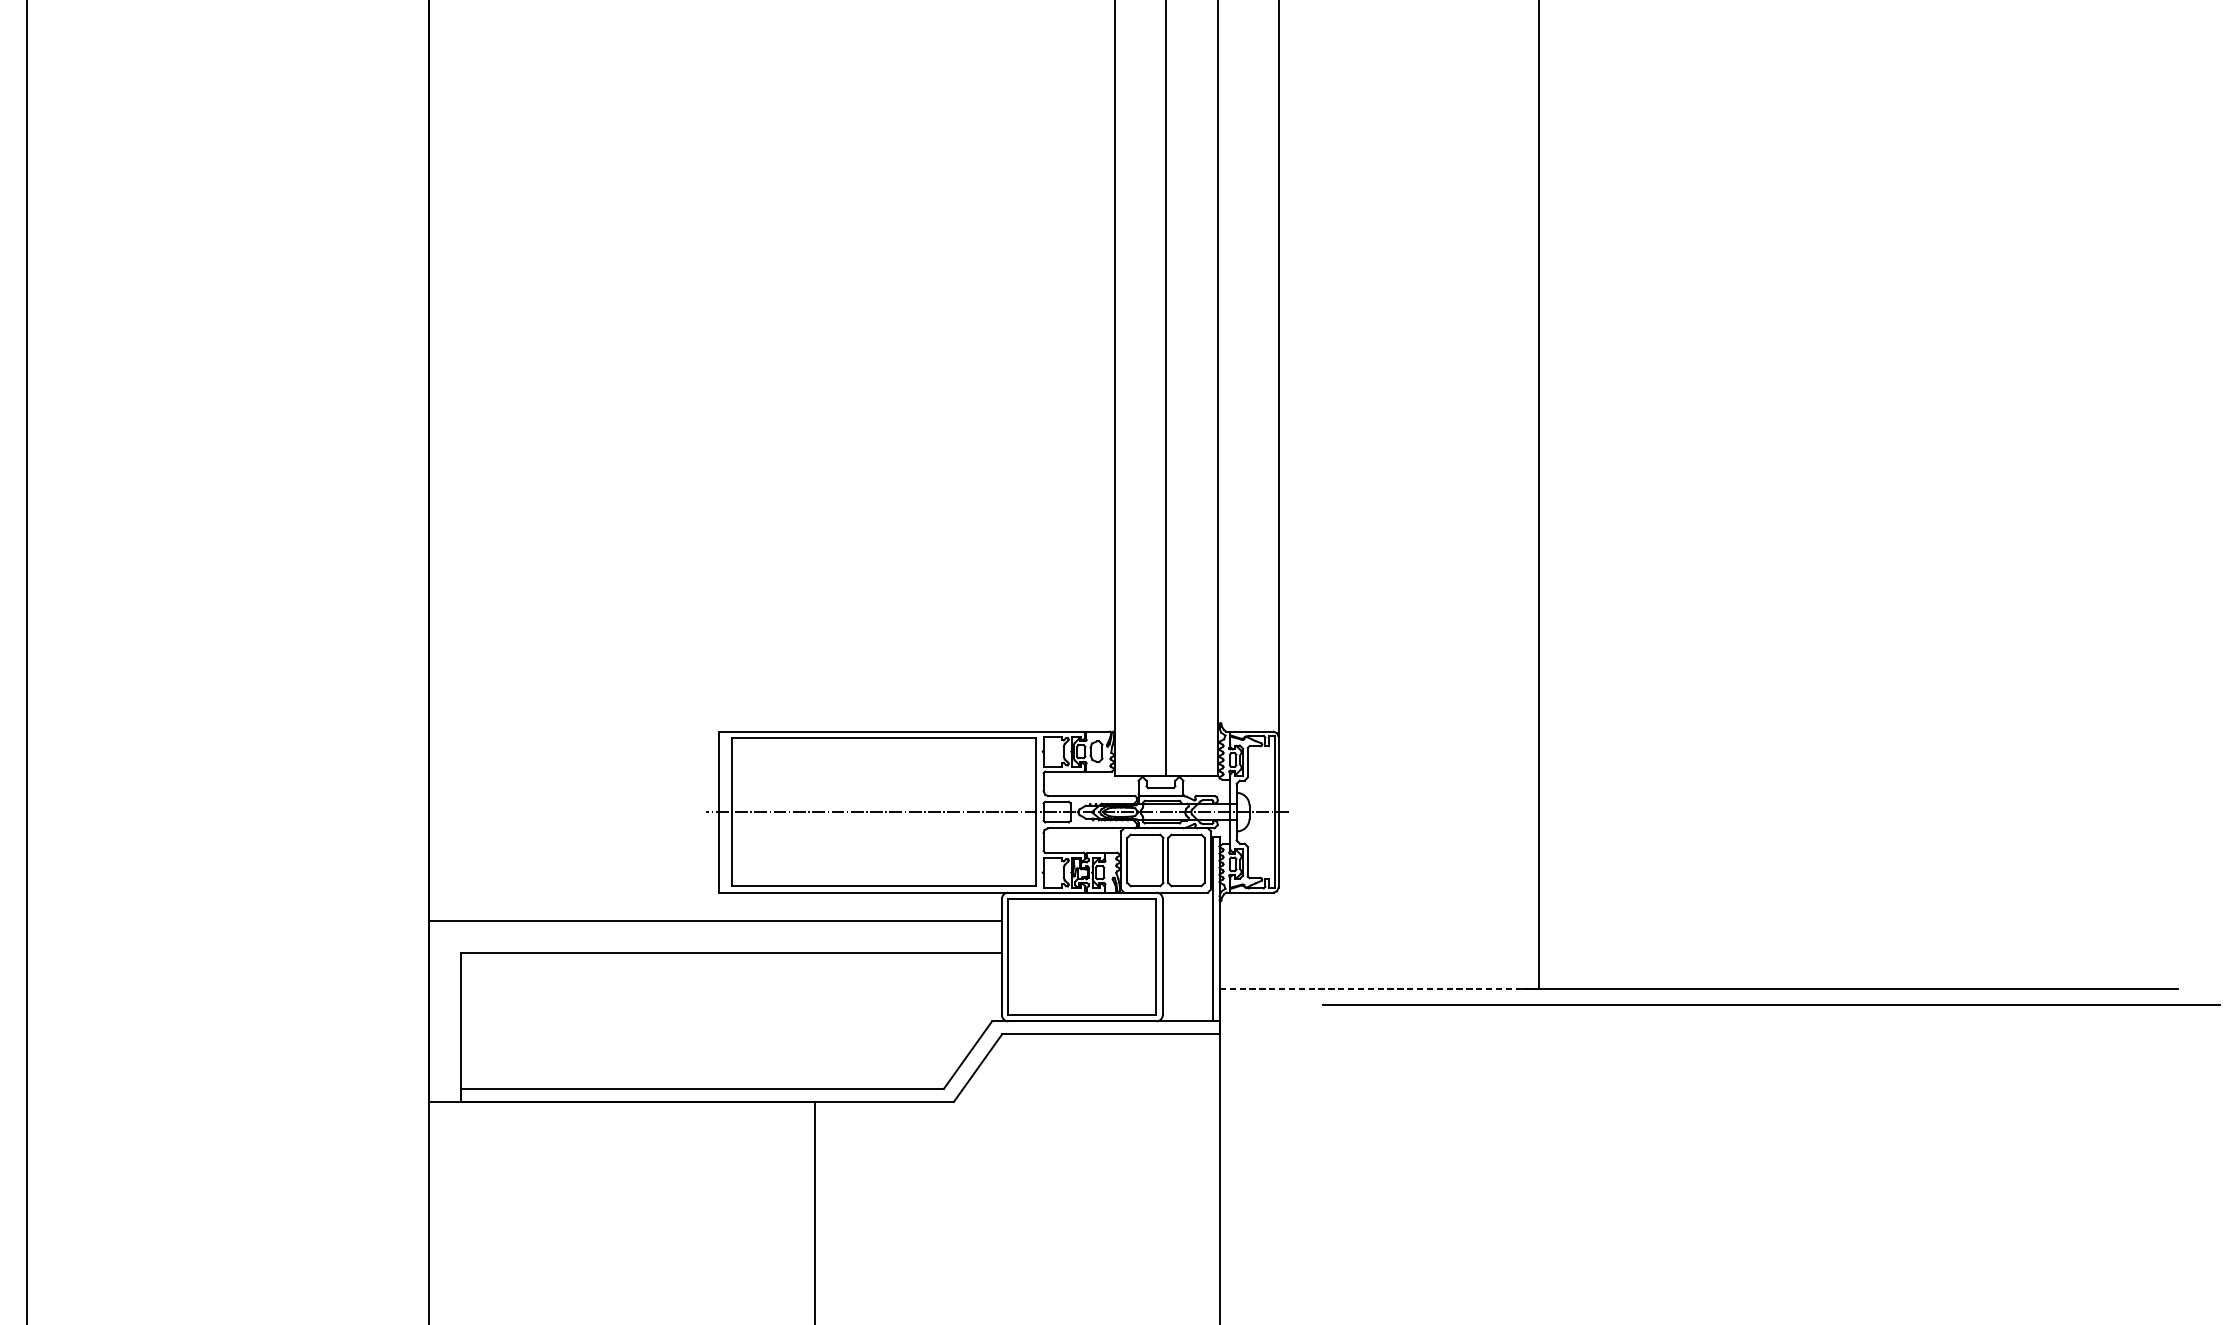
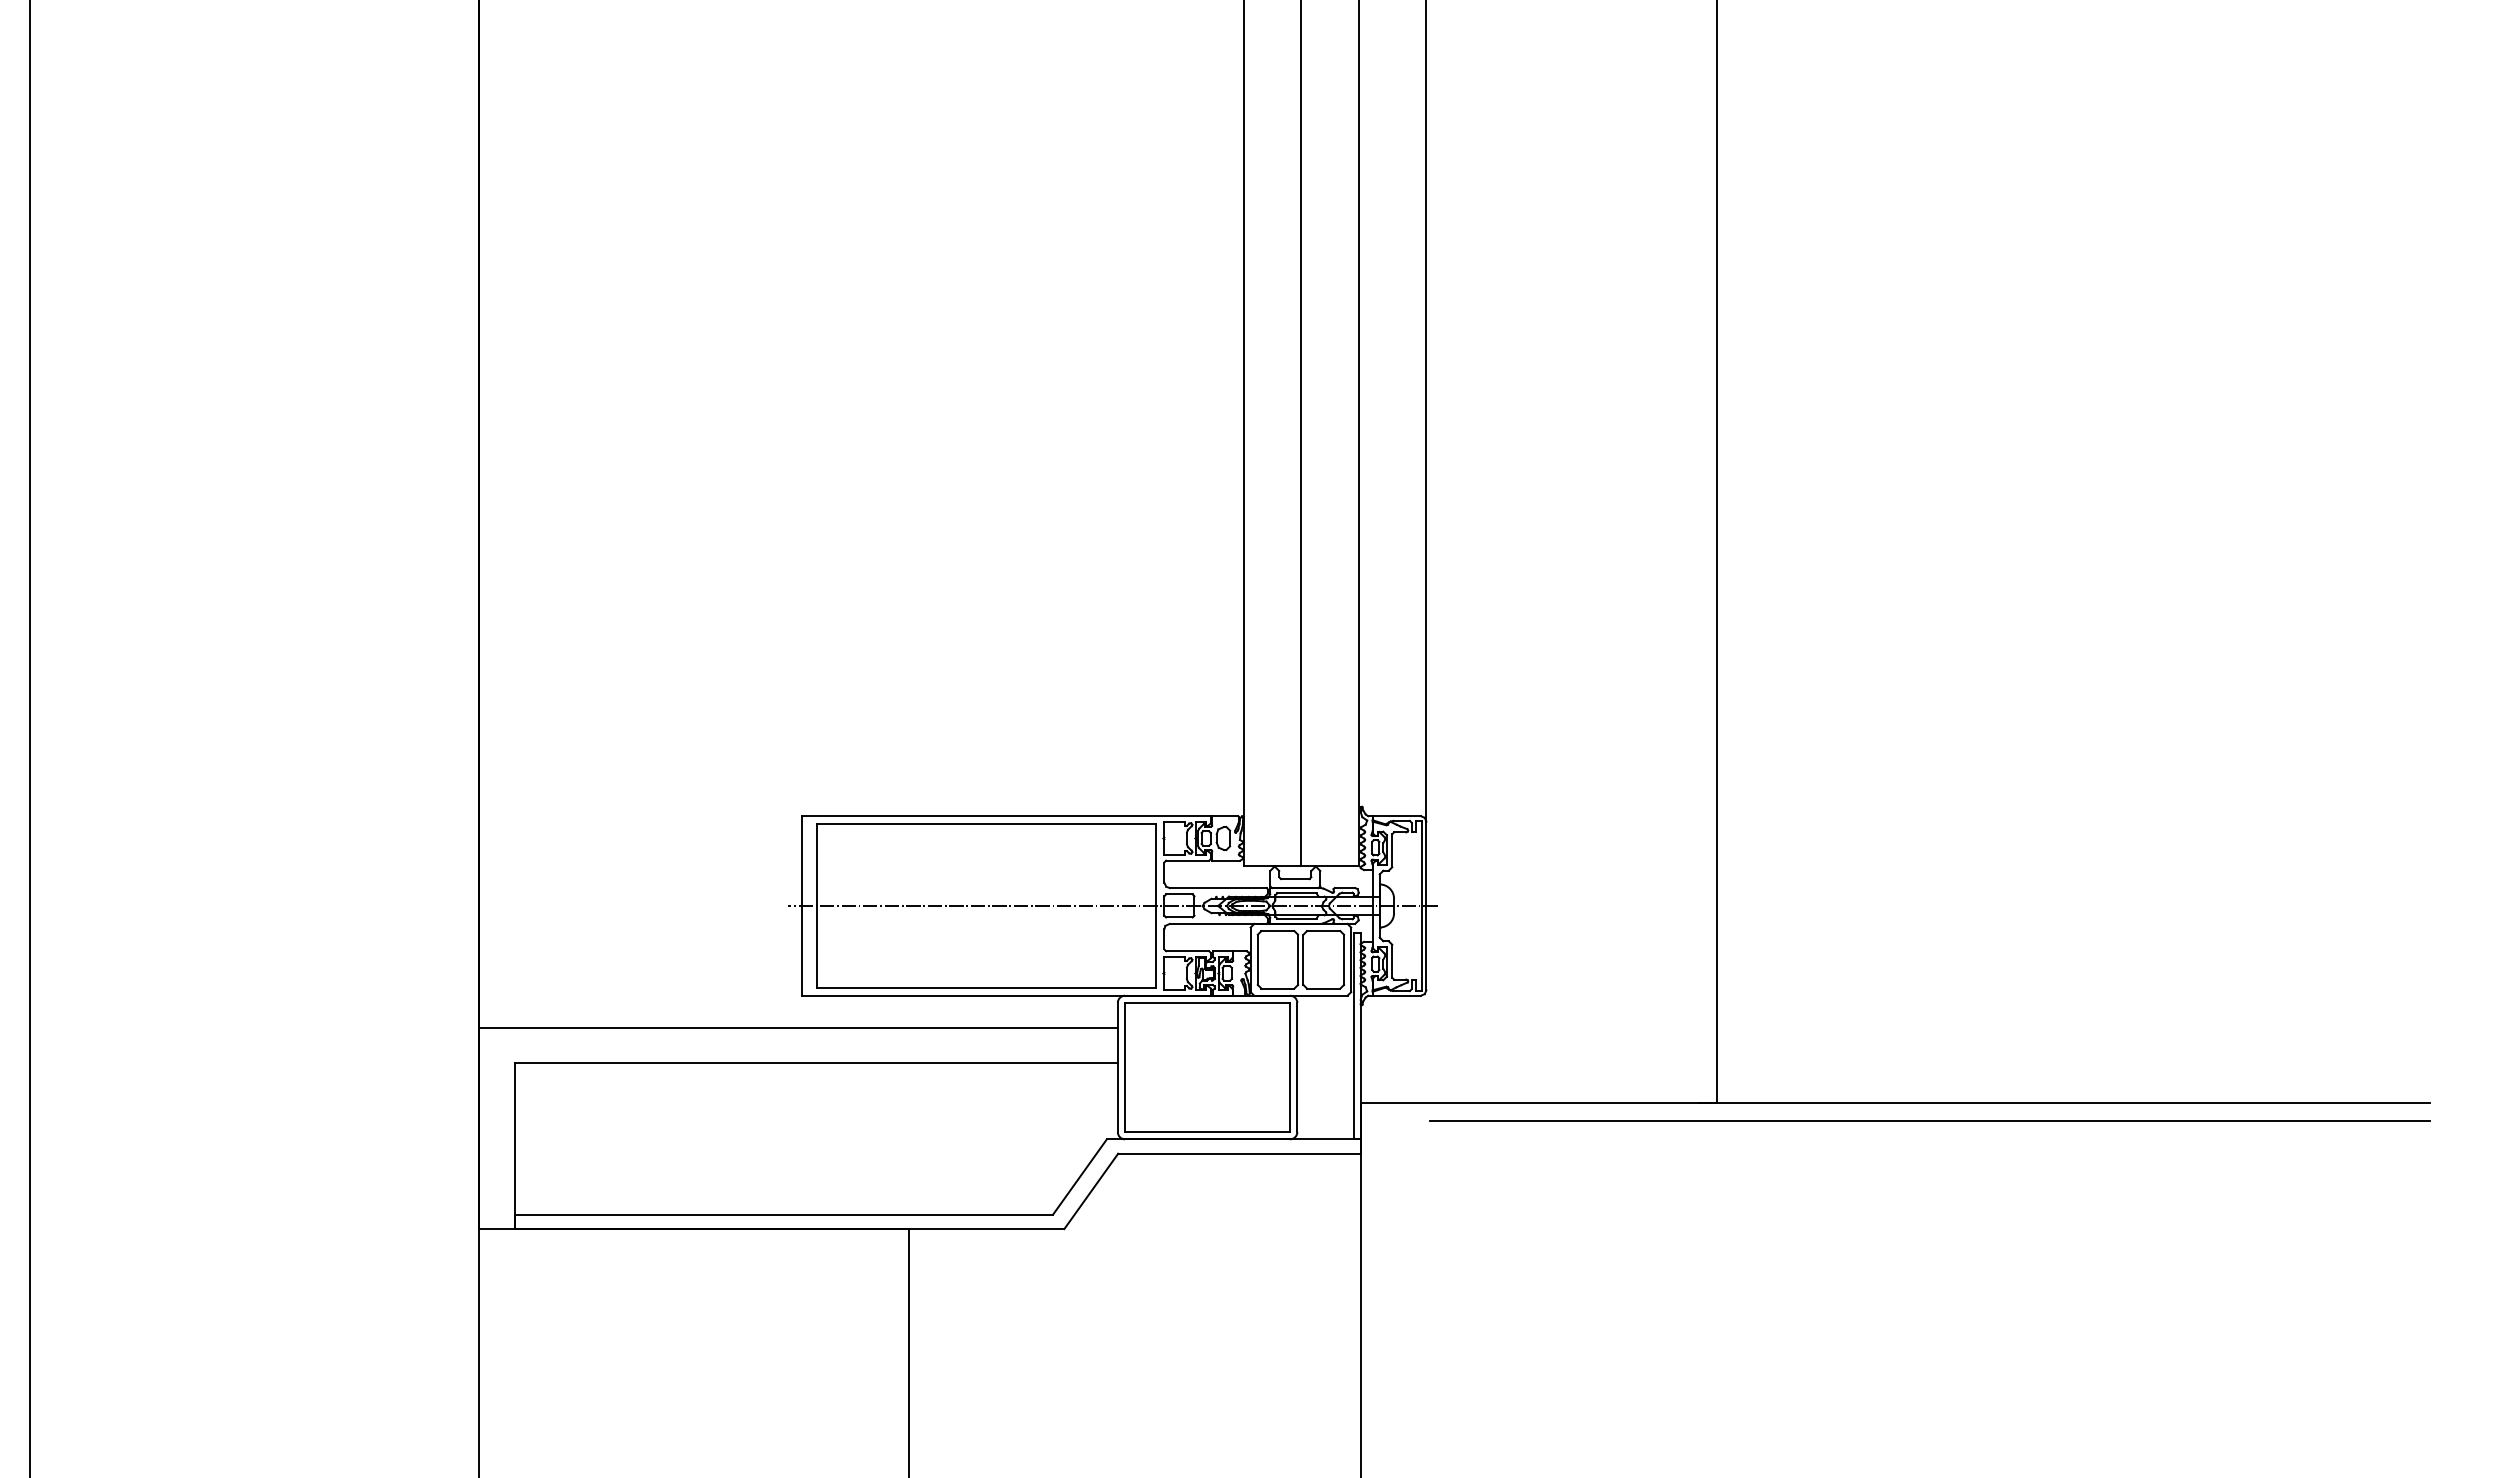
line: (1379, 989) -> (1539, 1103), dashed -> solid
line: (1770, 1004) -> (1929, 1120), moved

